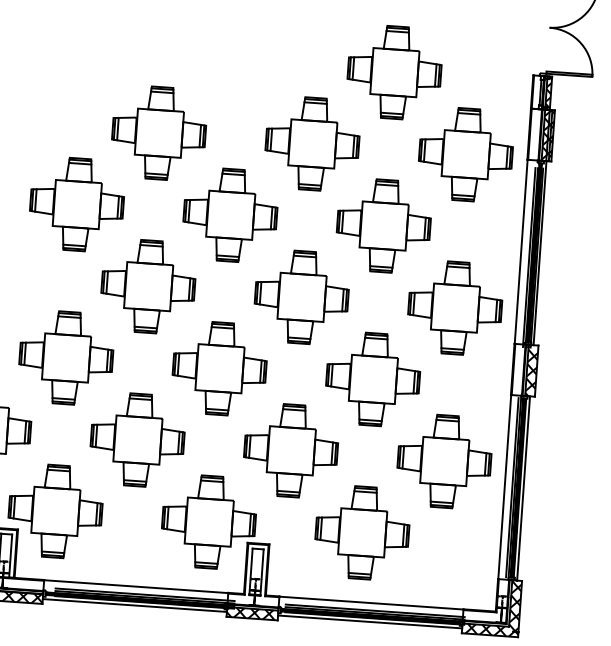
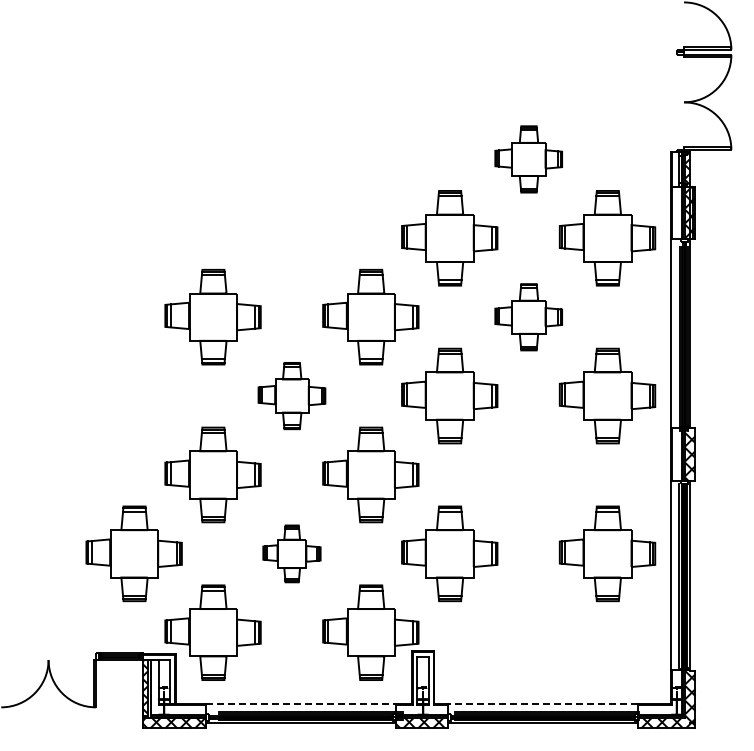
part: (394, 72) -> (528, 159), size x0.7
part: (158, 133) -> (291, 238), removed
part: (383, 226) -> (528, 317), size x0.7
part: (147, 286) -> (291, 395), size x0.7
part: (372, 378) -> (528, 474), removed
part: (137, 439) -> (291, 553), size x0.6
part: (362, 532) -> (528, 632), removed
line: (136, 586) -> (301, 703), solid -> dashed
line: (371, 602) -> (542, 703), solid -> dashed

